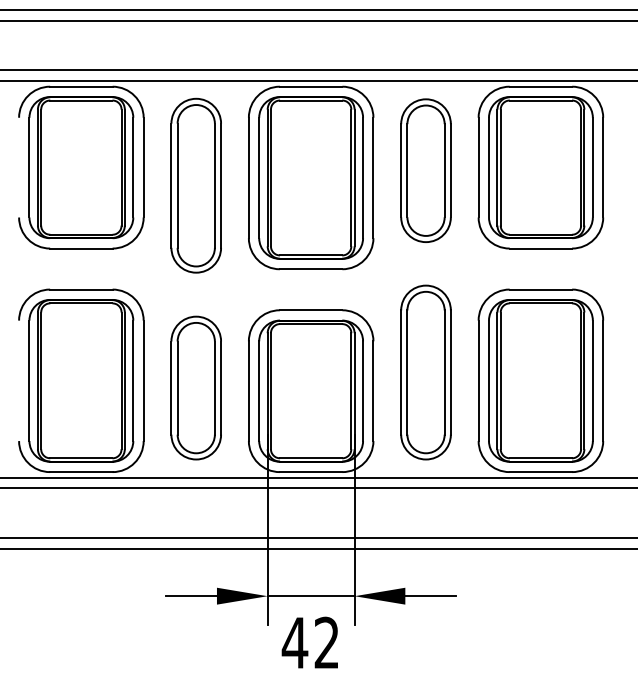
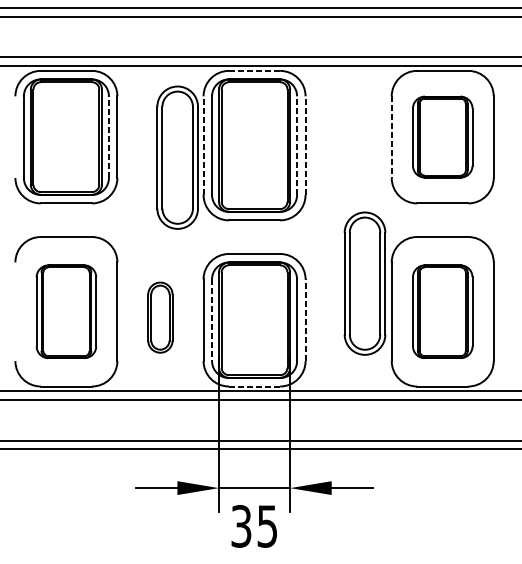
line: (310, 86) -> (254, 70), solid -> dashed
line: (133, 167) -> (109, 137), solid -> dashed
line: (478, 167) -> (391, 137), solid -> dashed
part: (540, 167) -> (442, 137), size x0.7
part: (425, 170) -> (348, 139), removed
line: (248, 177) -> (203, 145), solid -> dashed
line: (363, 177) -> (297, 145), solid -> dashed
line: (373, 177) -> (305, 145), solid -> dashed
part: (195, 185) -> (177, 157), moved
part: (425, 372) -> (364, 283), moved
part: (81, 380) -> (66, 311), size x0.7
part: (540, 380) -> (442, 311), size x0.7
part: (195, 387) -> (159, 317), size x0.6
line: (259, 391) -> (212, 320), solid -> dashed
line: (373, 391) -> (305, 320), solid -> dashed
line: (311, 472) -> (254, 386), solid -> dashed
text: (309, 642) -> (253, 526), 42 -> 35

